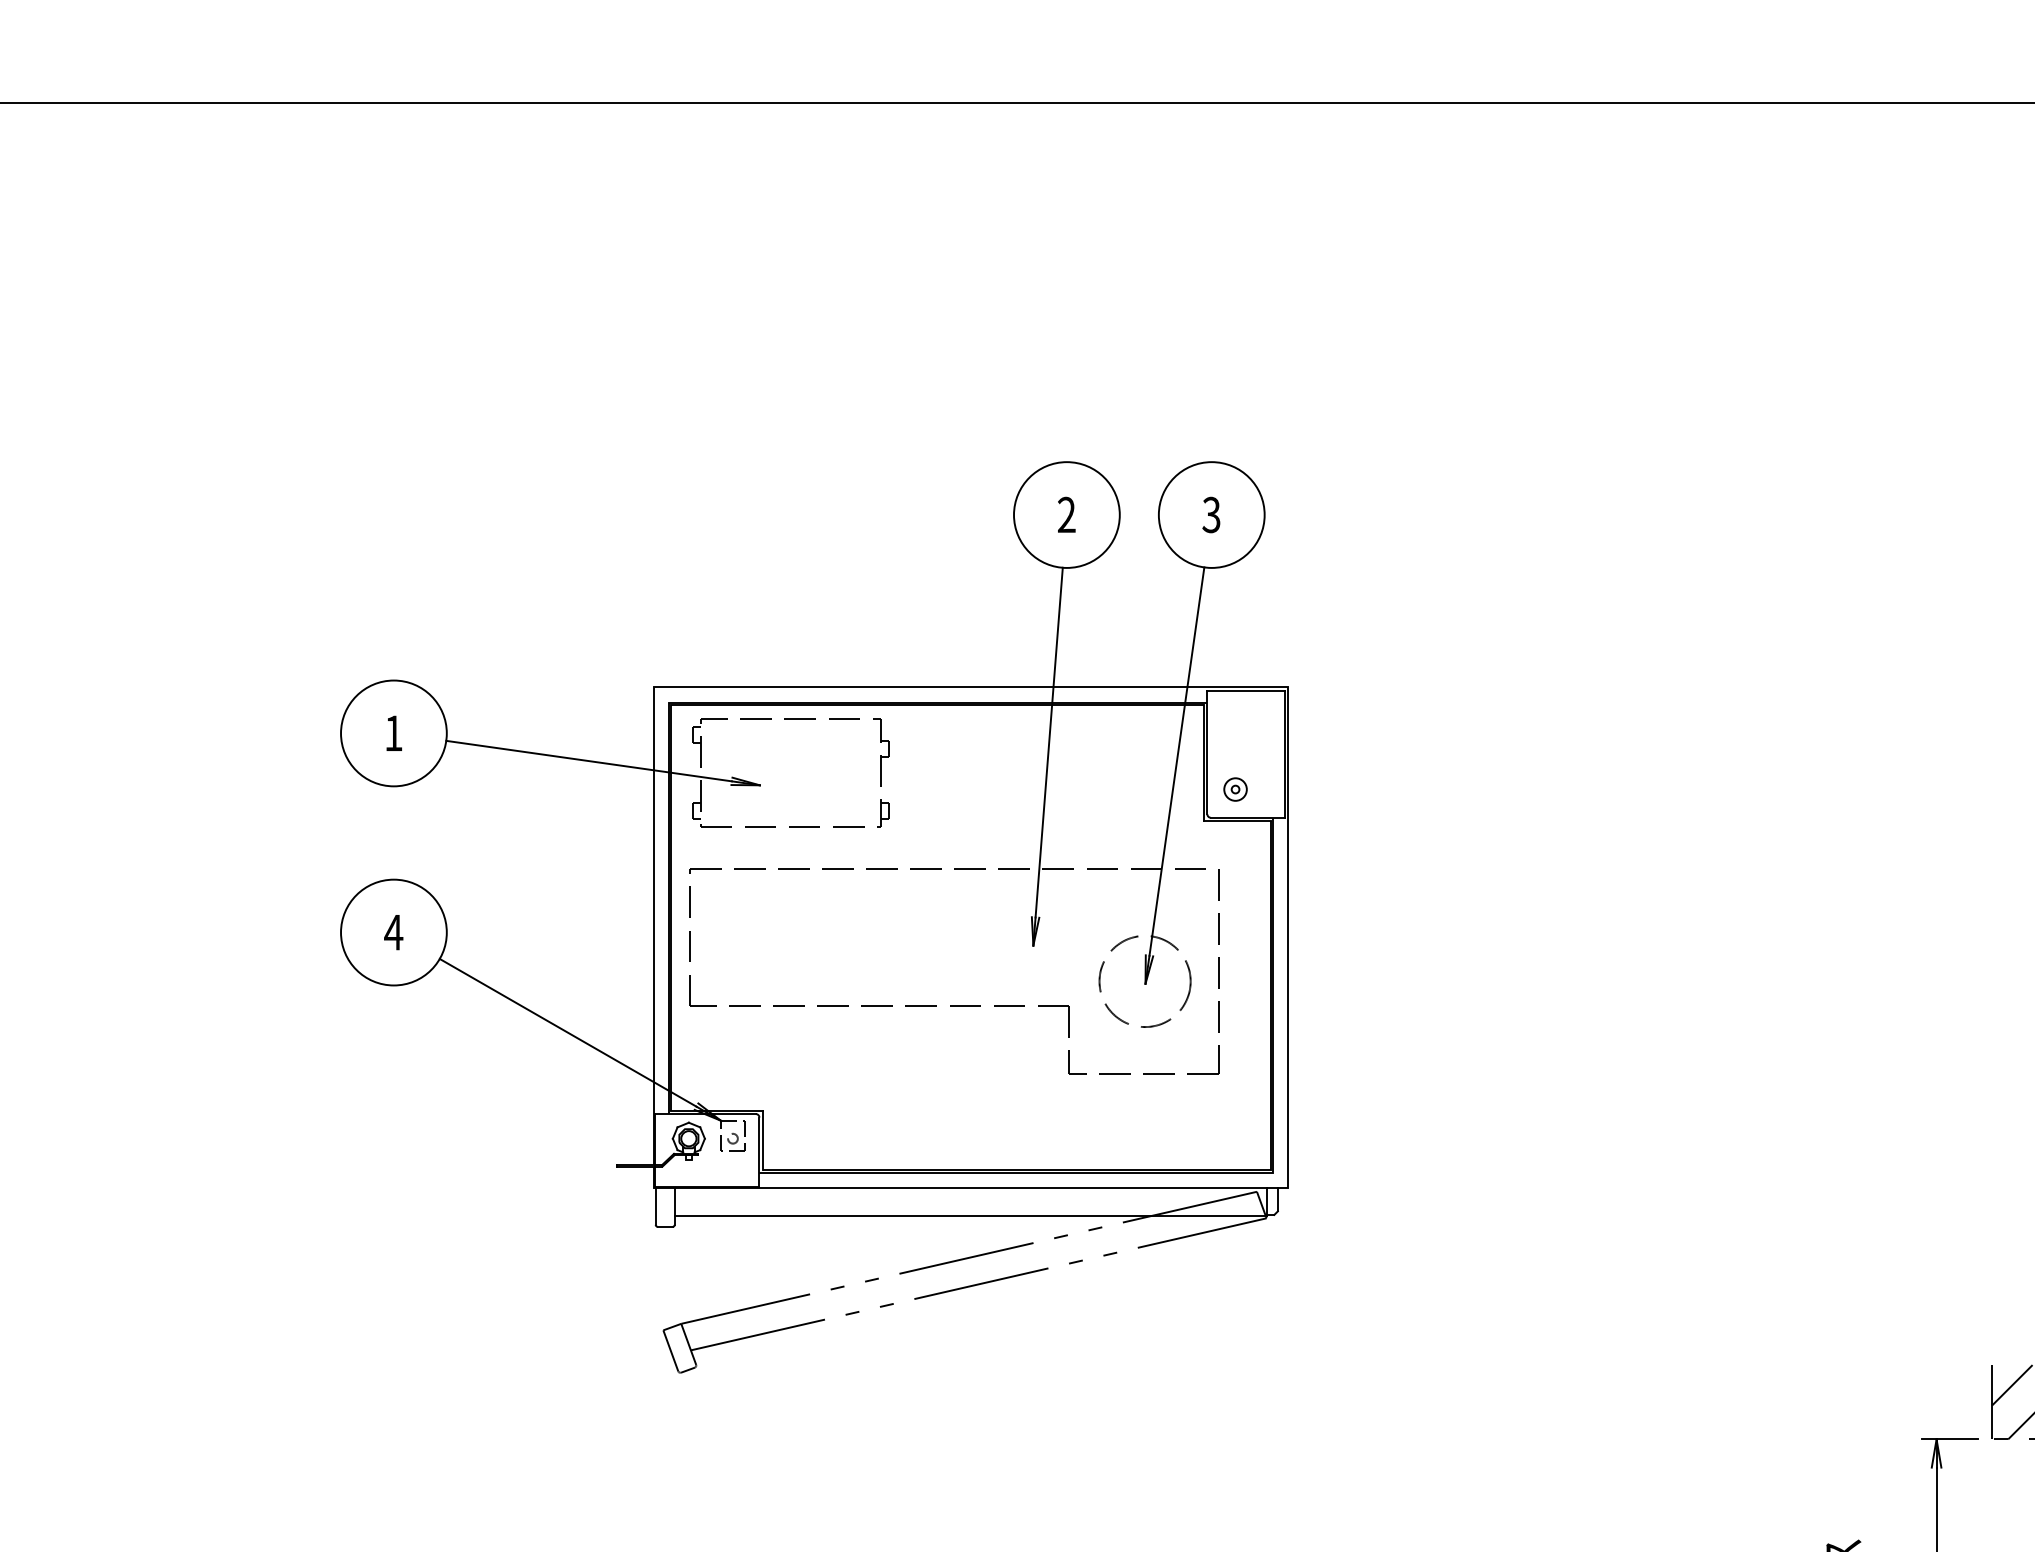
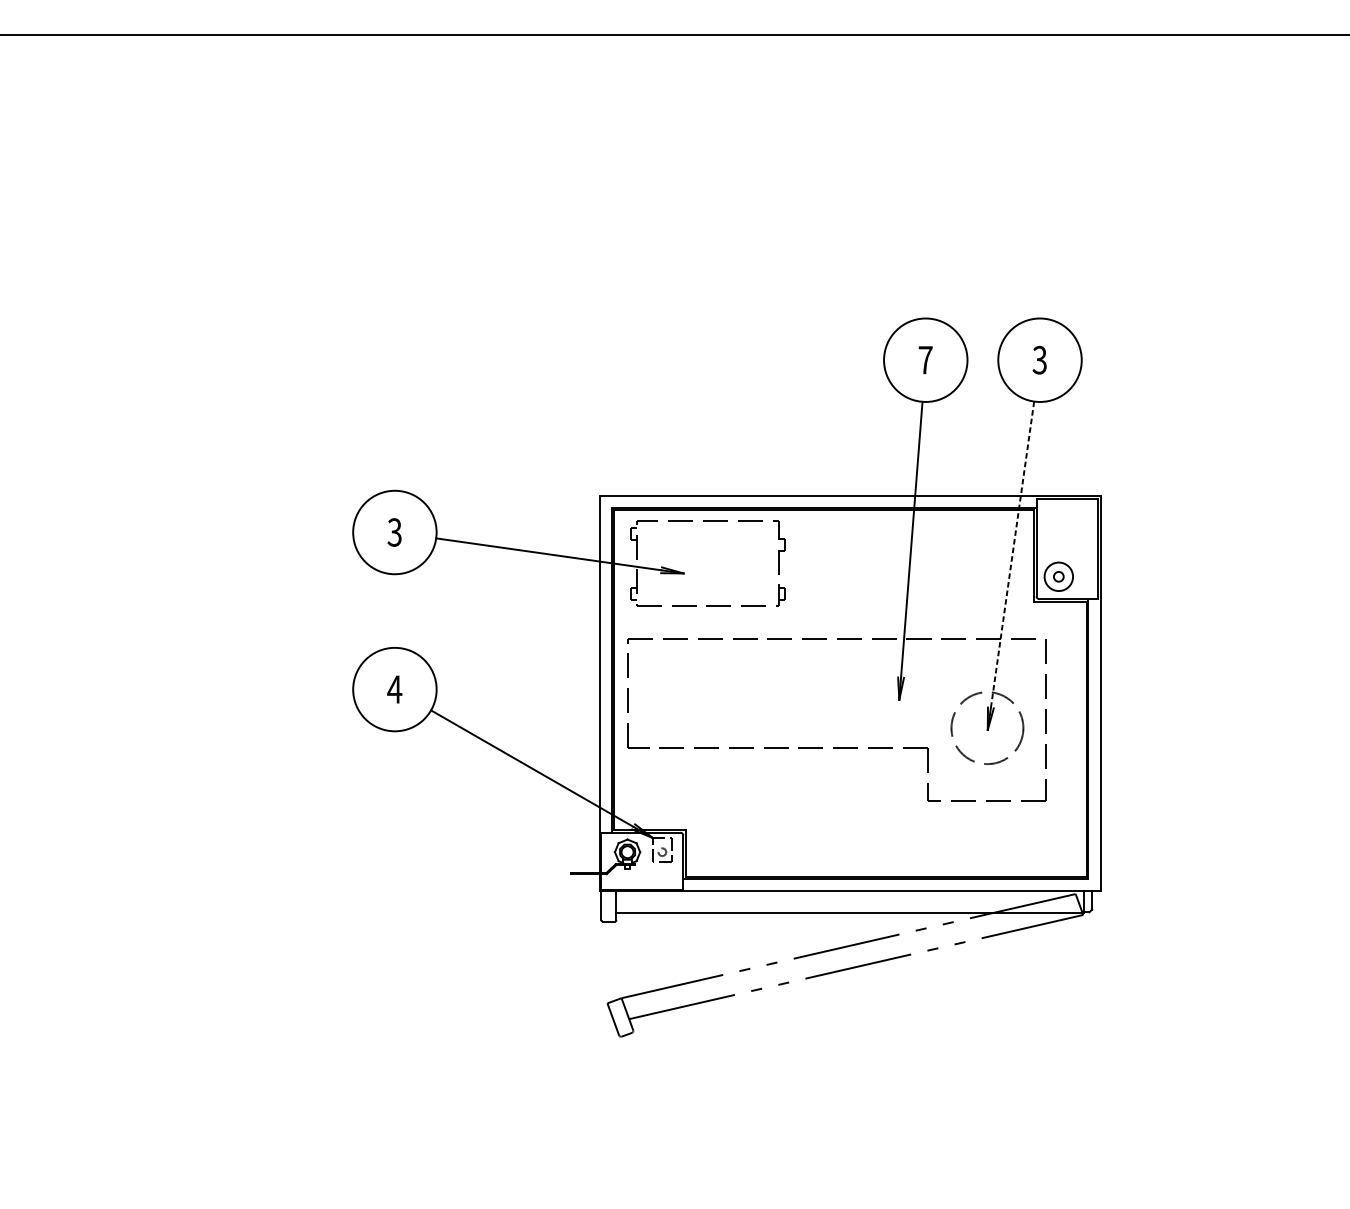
text: (1066, 514) -> (925, 359), 2 -> 7
text: (393, 733) -> (394, 532), 1 -> 3
line: (1176, 762) -> (1012, 555), solid -> dashed
part: (1235, 789) -> (1058, 576), size x1.6

